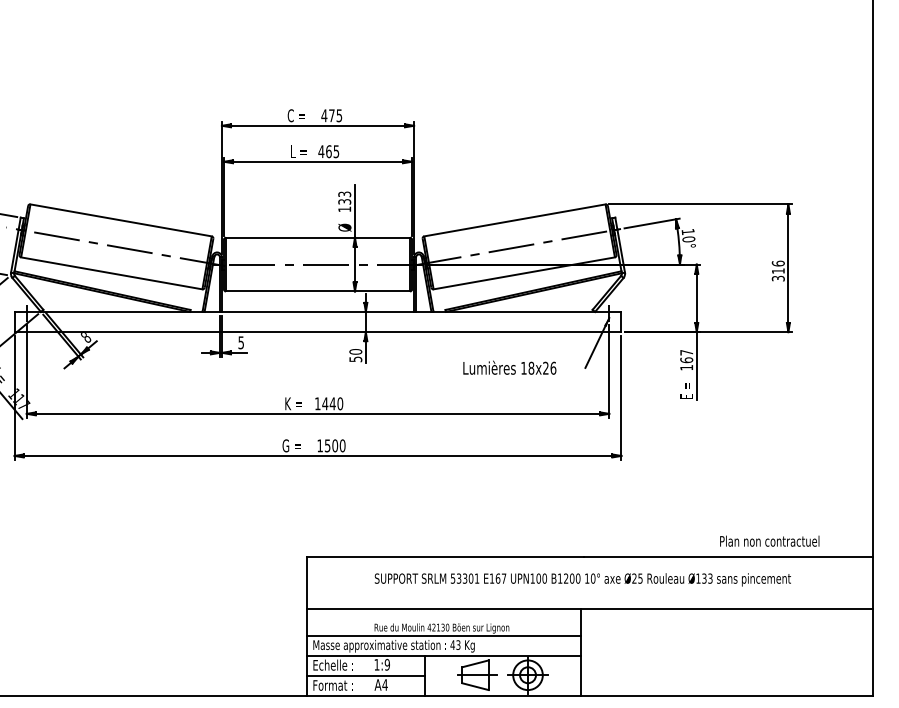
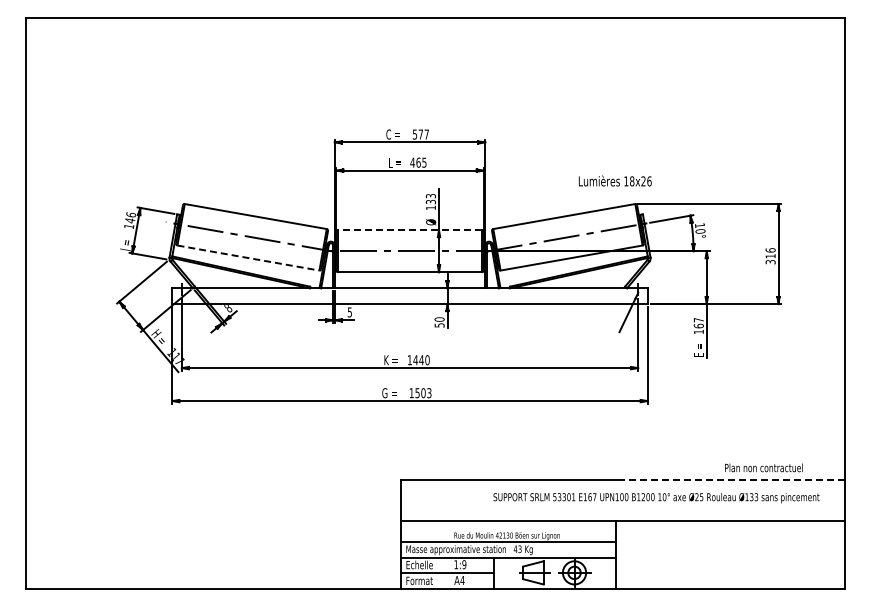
text: (331, 115) -> (420, 134), 475 -> 577
line: (317, 238) -> (409, 230), solid -> dashed
line: (111, 273) -> (248, 258), solid -> dashed
text: (508, 367) -> (614, 180), moved
text: (342, 446) -> (429, 393), 1500 -> 1503
line: (727, 557) -> (730, 480), solid -> dashed
text: (582, 580) -> (656, 498), moved

